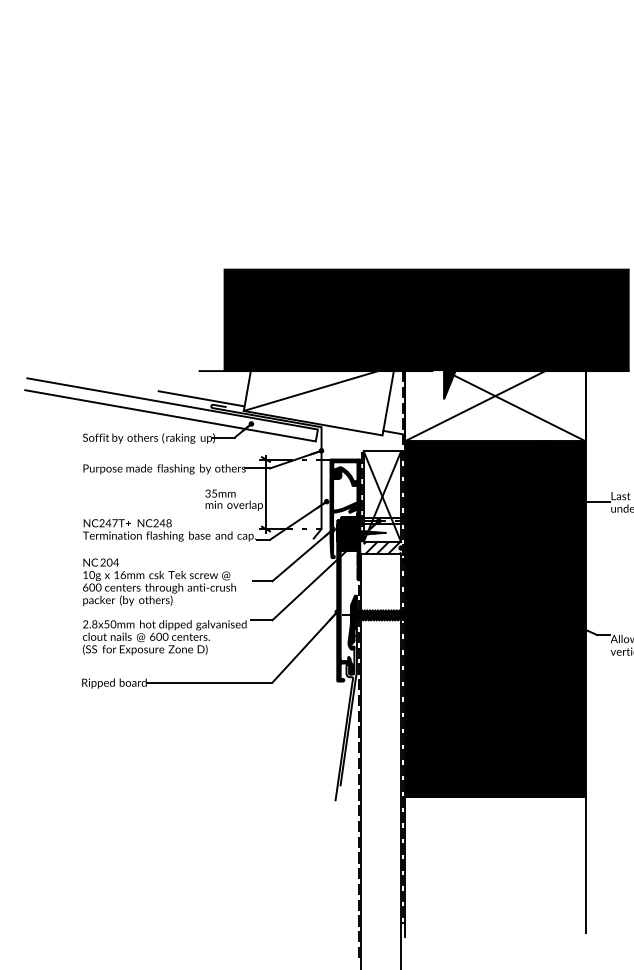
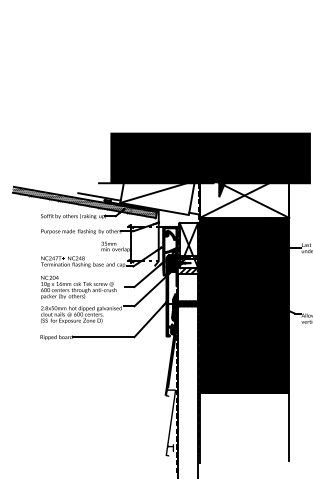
hatch: (171, 410) -> (84, 202), added
fill: (345, 776) -> (170, 383), added

